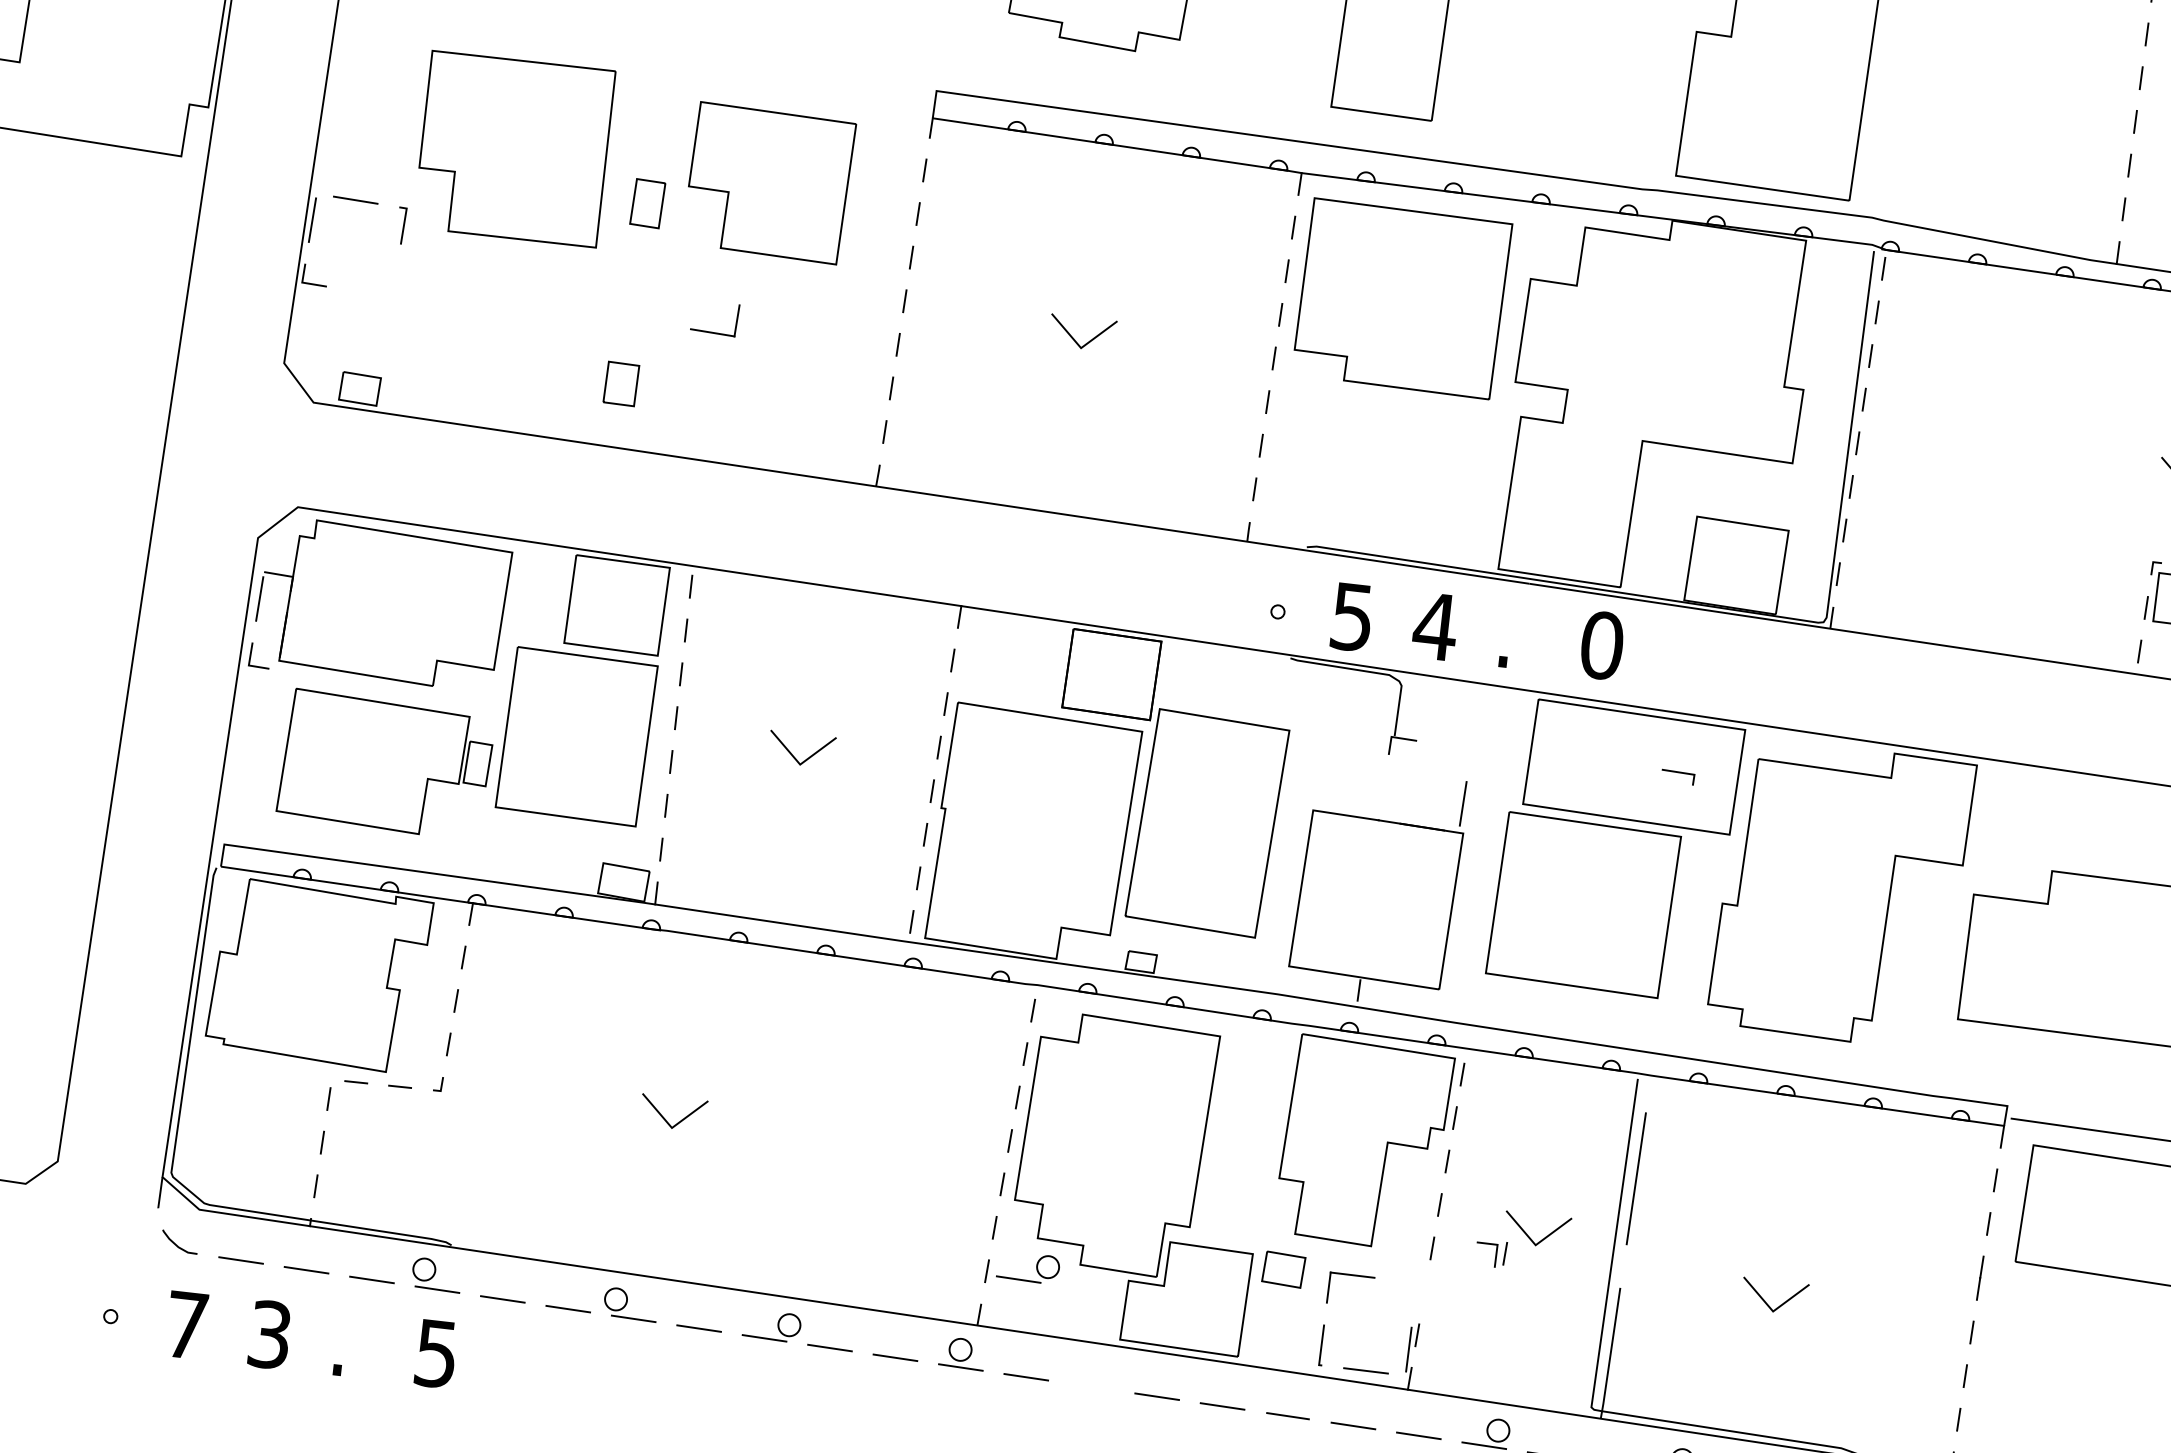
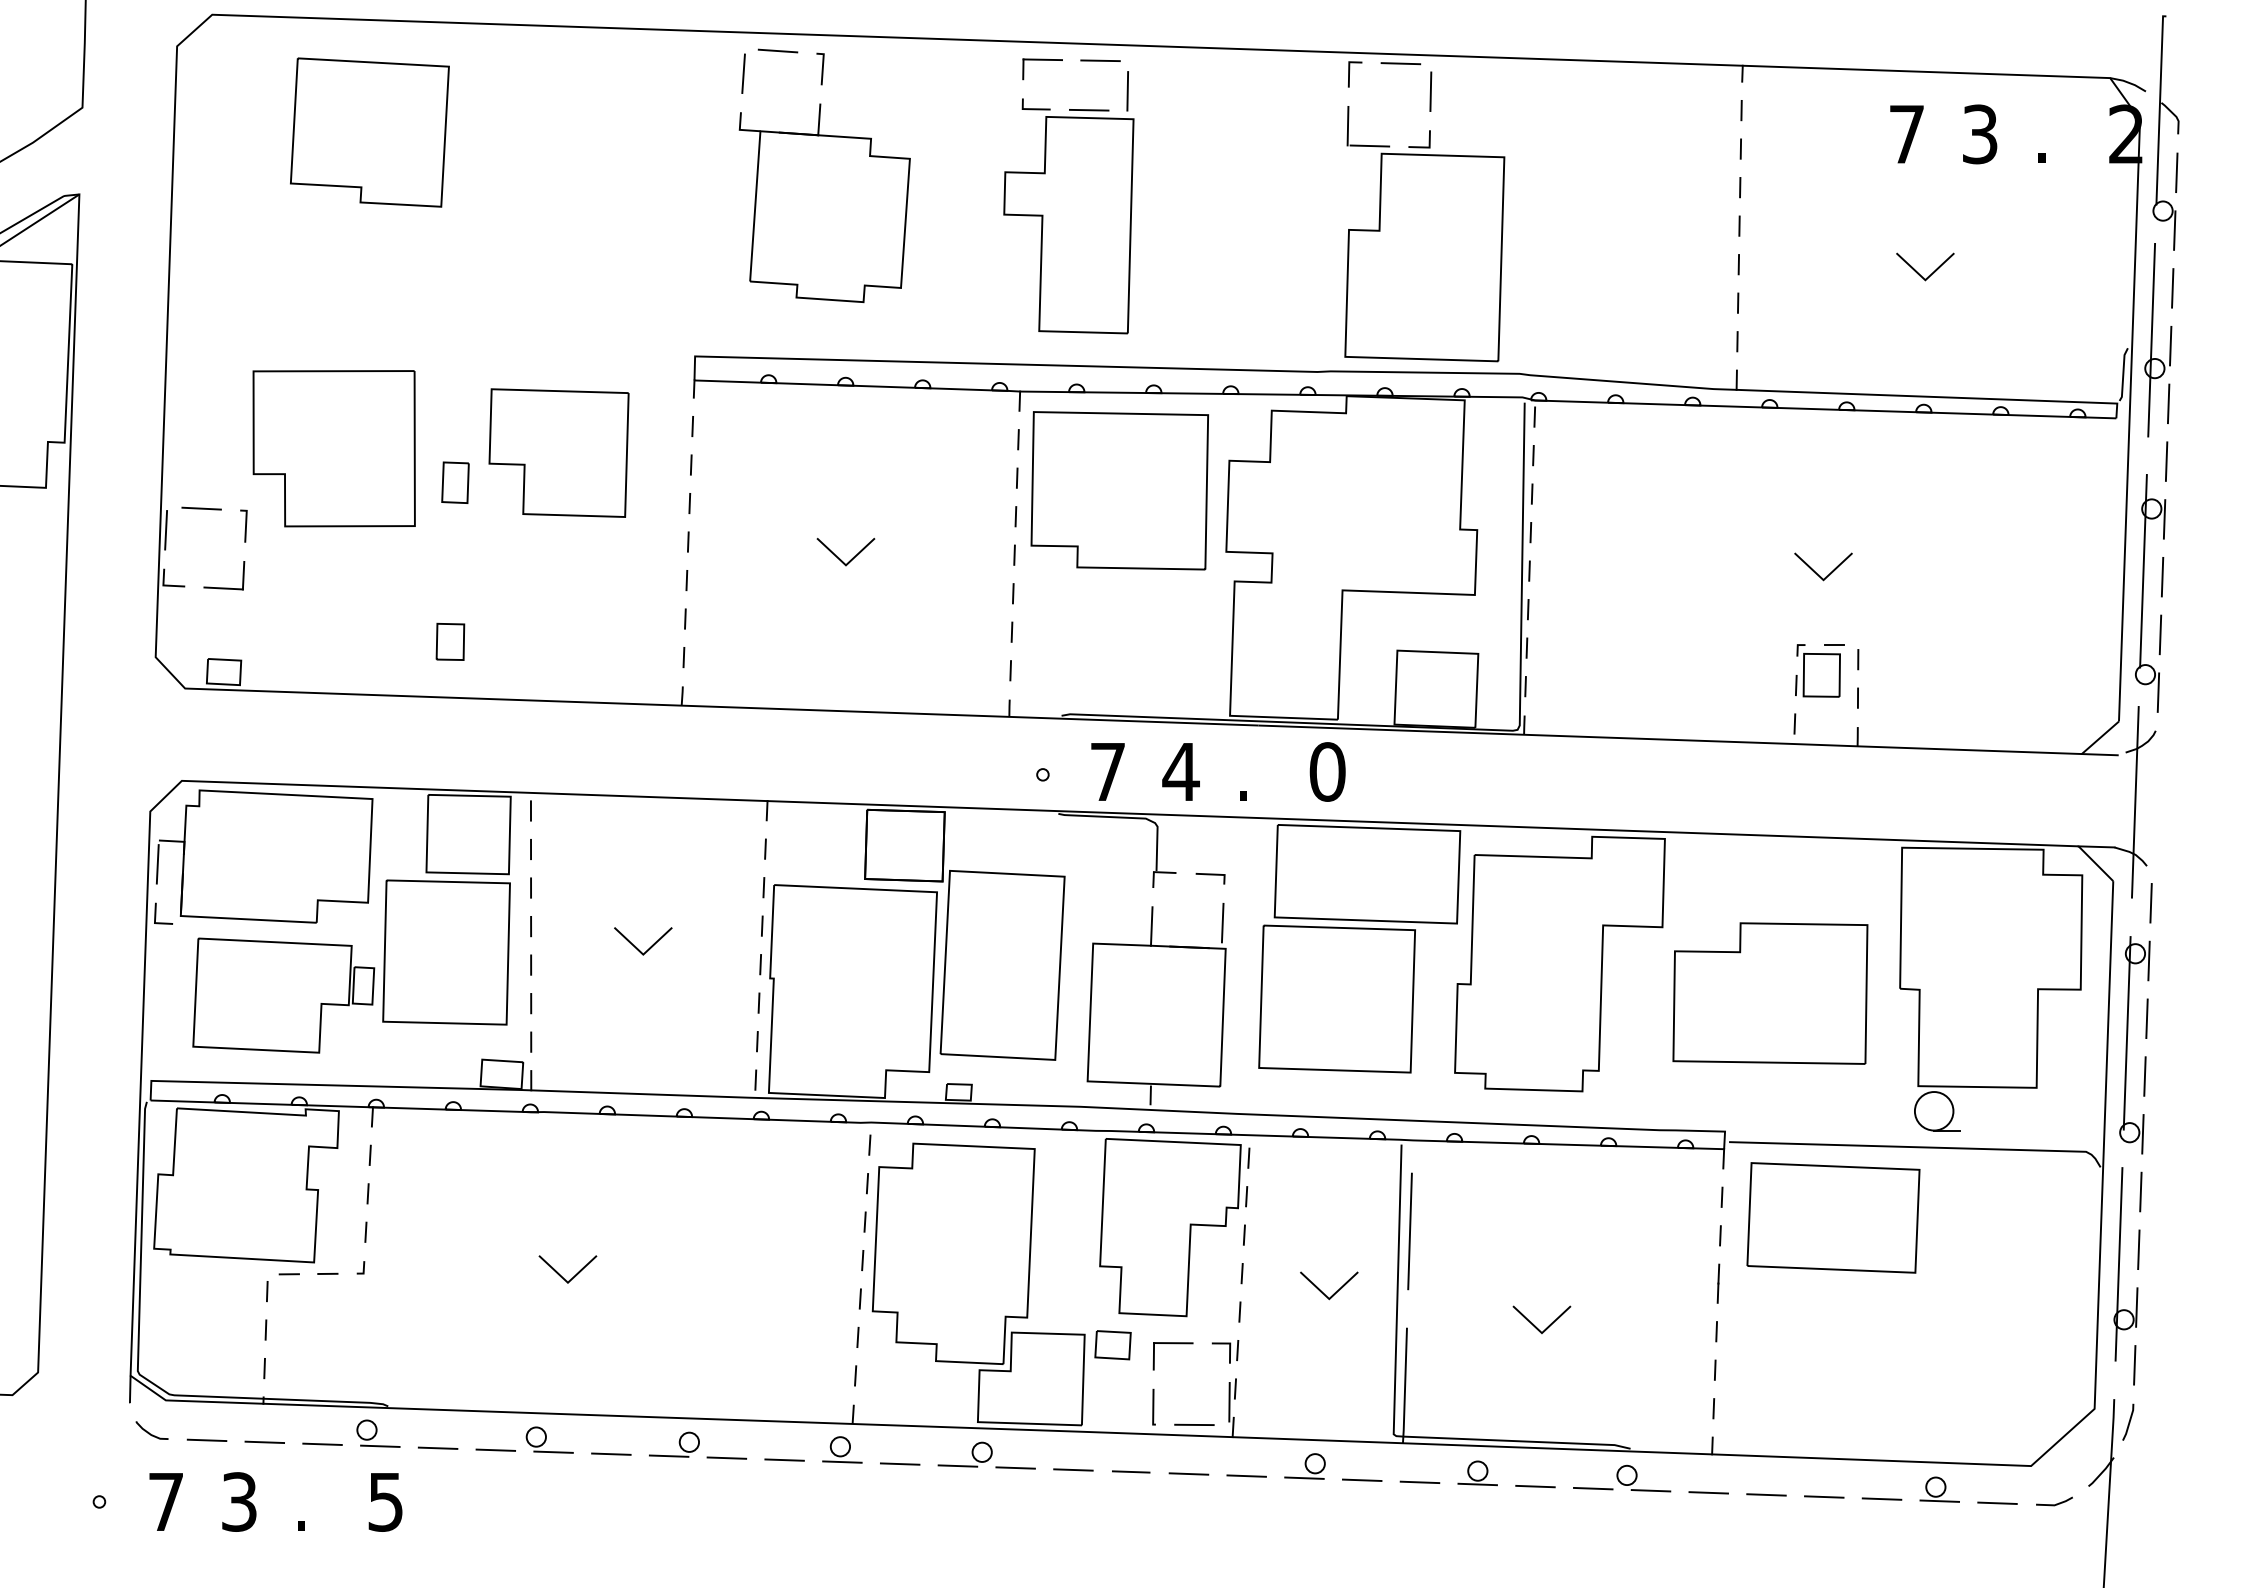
part: (713, 331) -> (224, 587), moved
text: (1351, 617) -> (1107, 772), 5 -> 7
line: (1678, 773) -> (1210, 875), moved
line: (1381, 798) -> (1151, 926), added
part: (1491, 1253) -> (1225, 1351), moved
part: (1035, 1267) -> (971, 1453), moved

